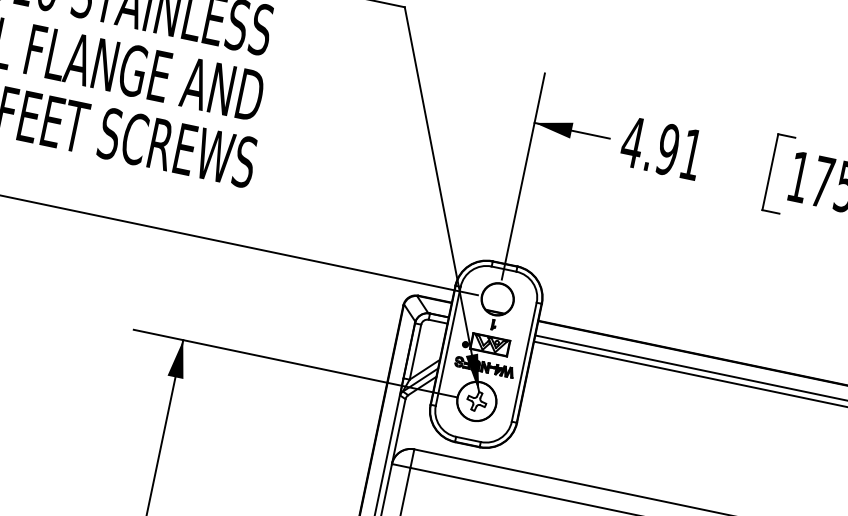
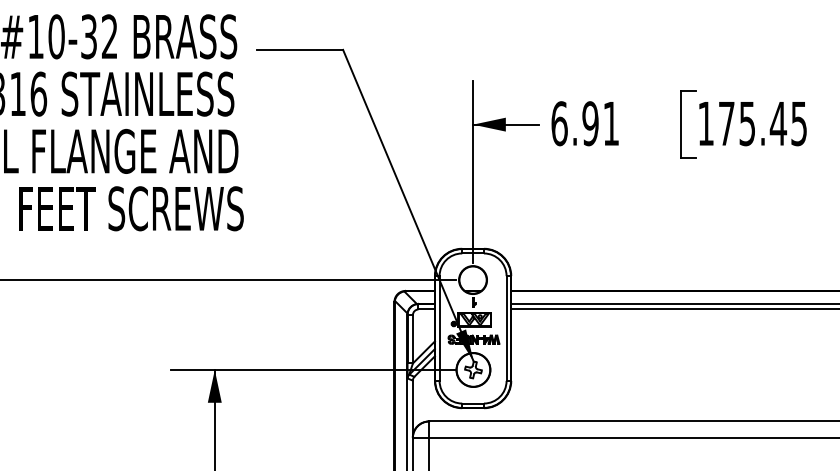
text: (632, 142) -> (559, 123), 4.91 -> 6.91

